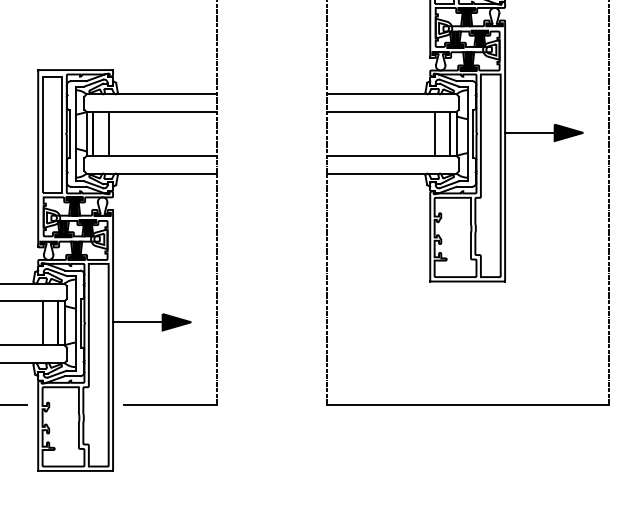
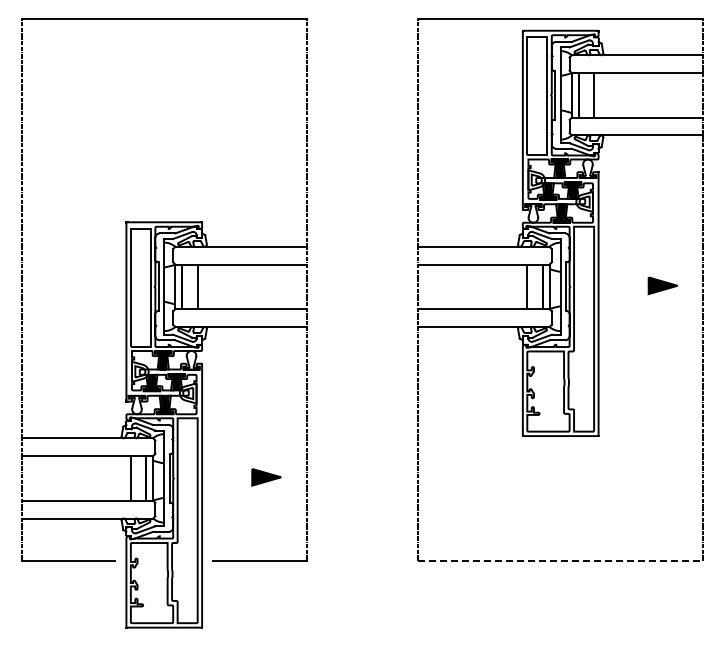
line: (529, 132) -> (623, 285), removed
line: (138, 322) -> (227, 477), removed
line: (467, 404) -> (560, 560), solid -> dashed

